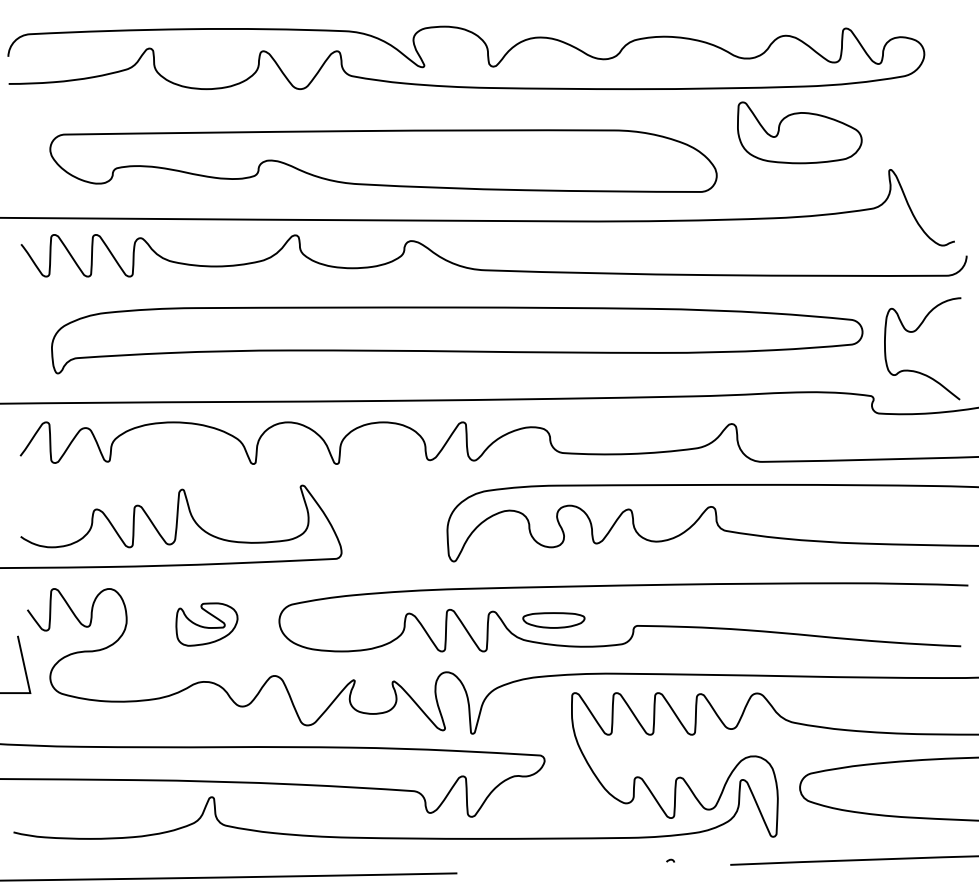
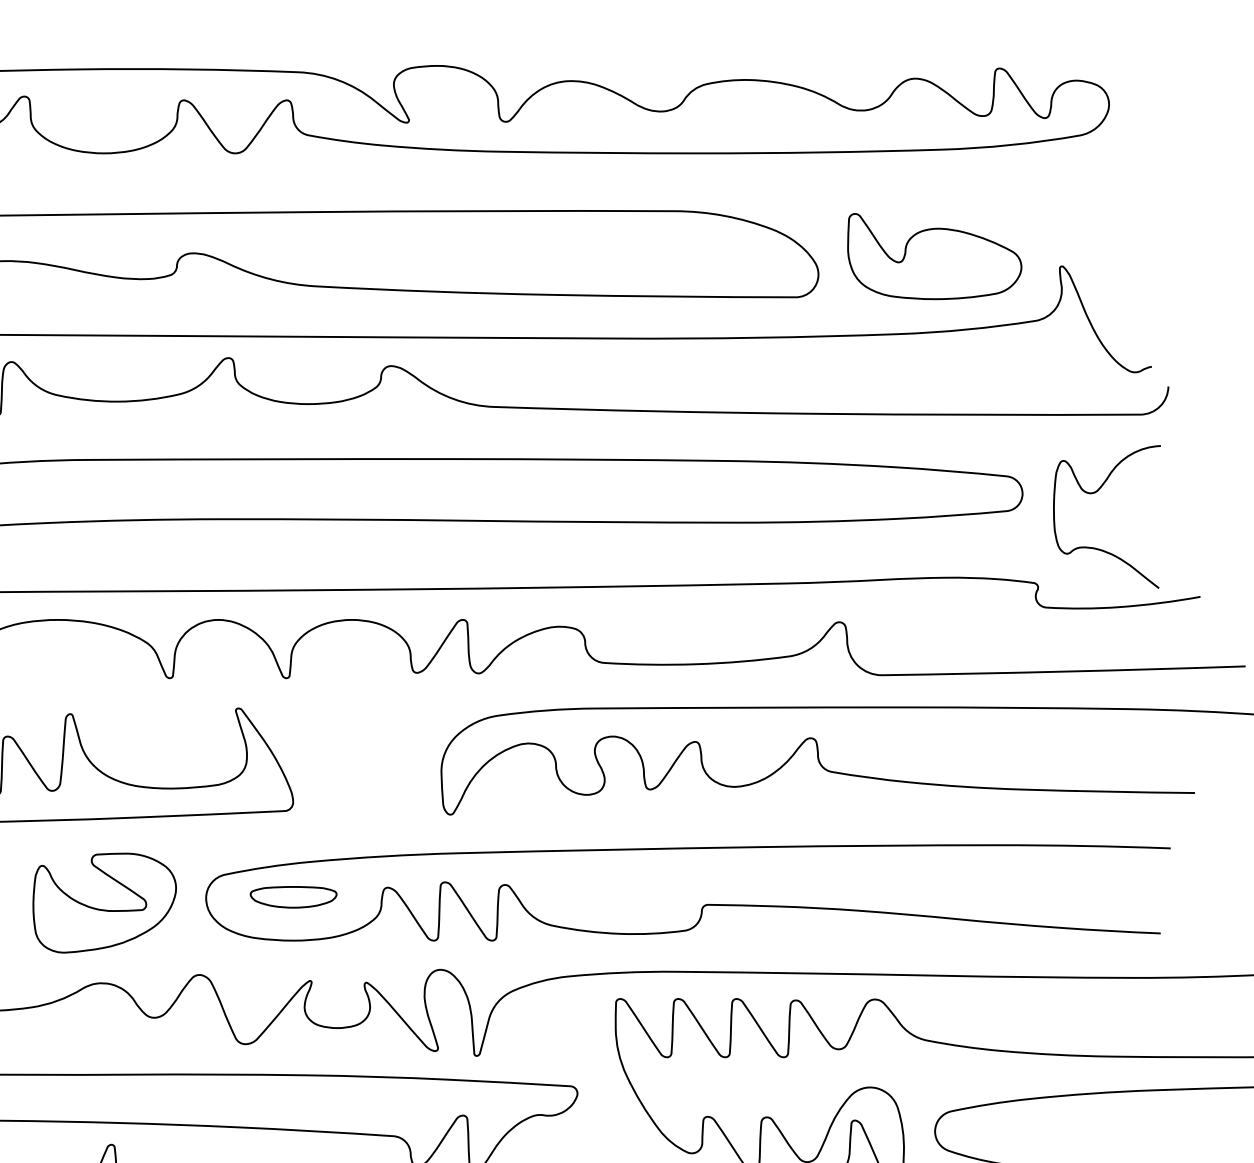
part: (799, 132) -> (934, 256), moved
part: (553, 620) -> (293, 897), moved
part: (206, 624) -> (104, 902), size x1.67

